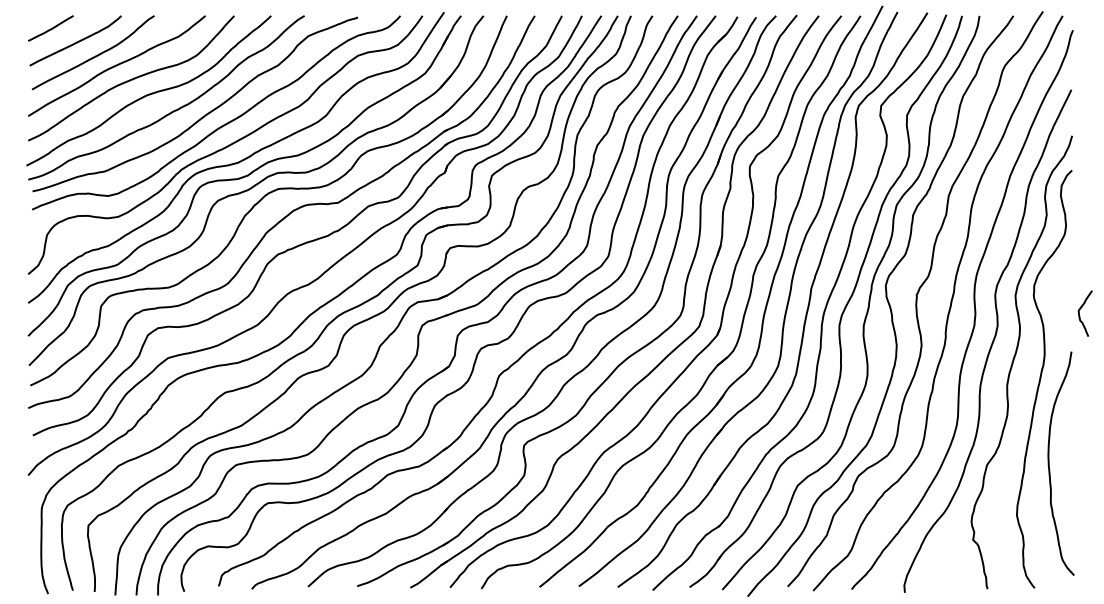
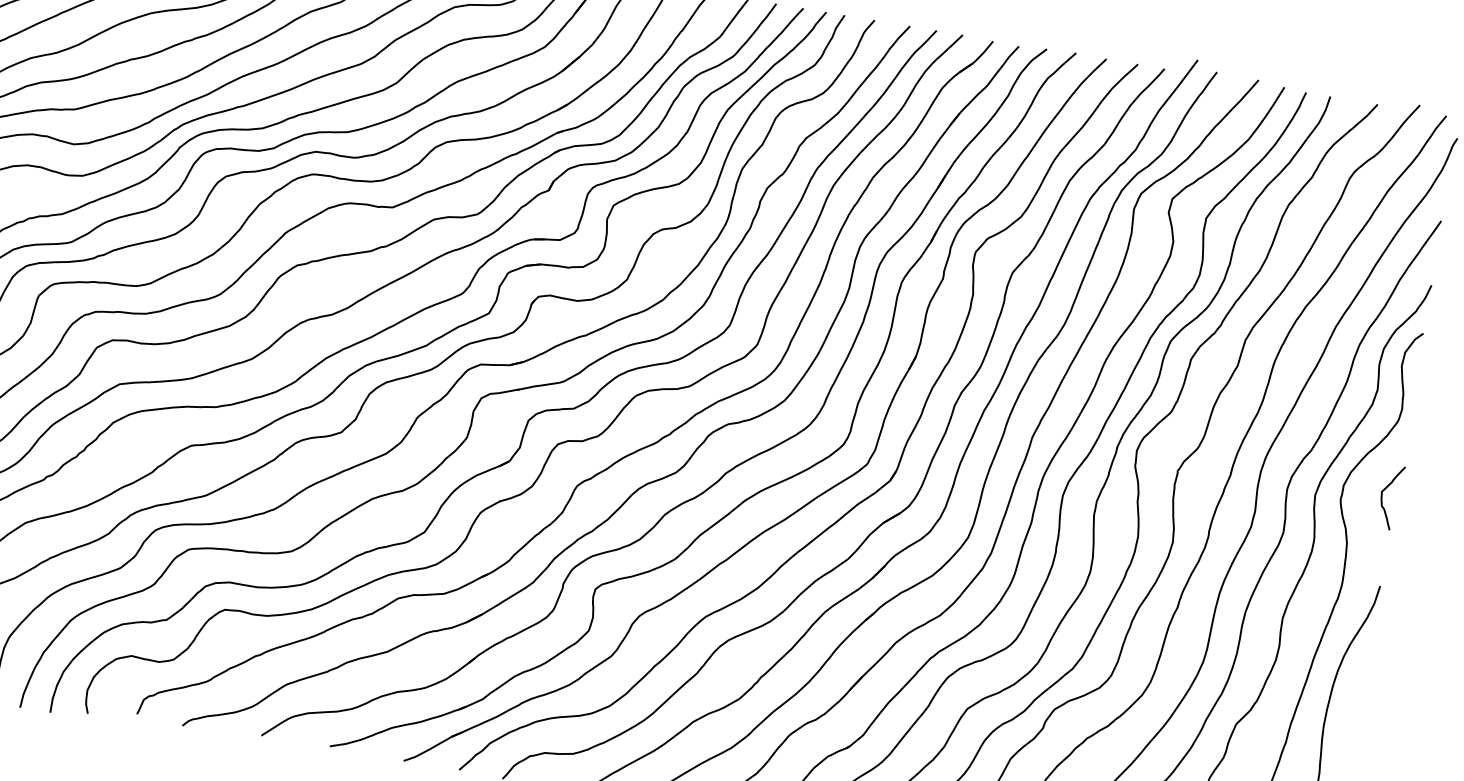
curve: (1080, 315) -> (1383, 498), moved

